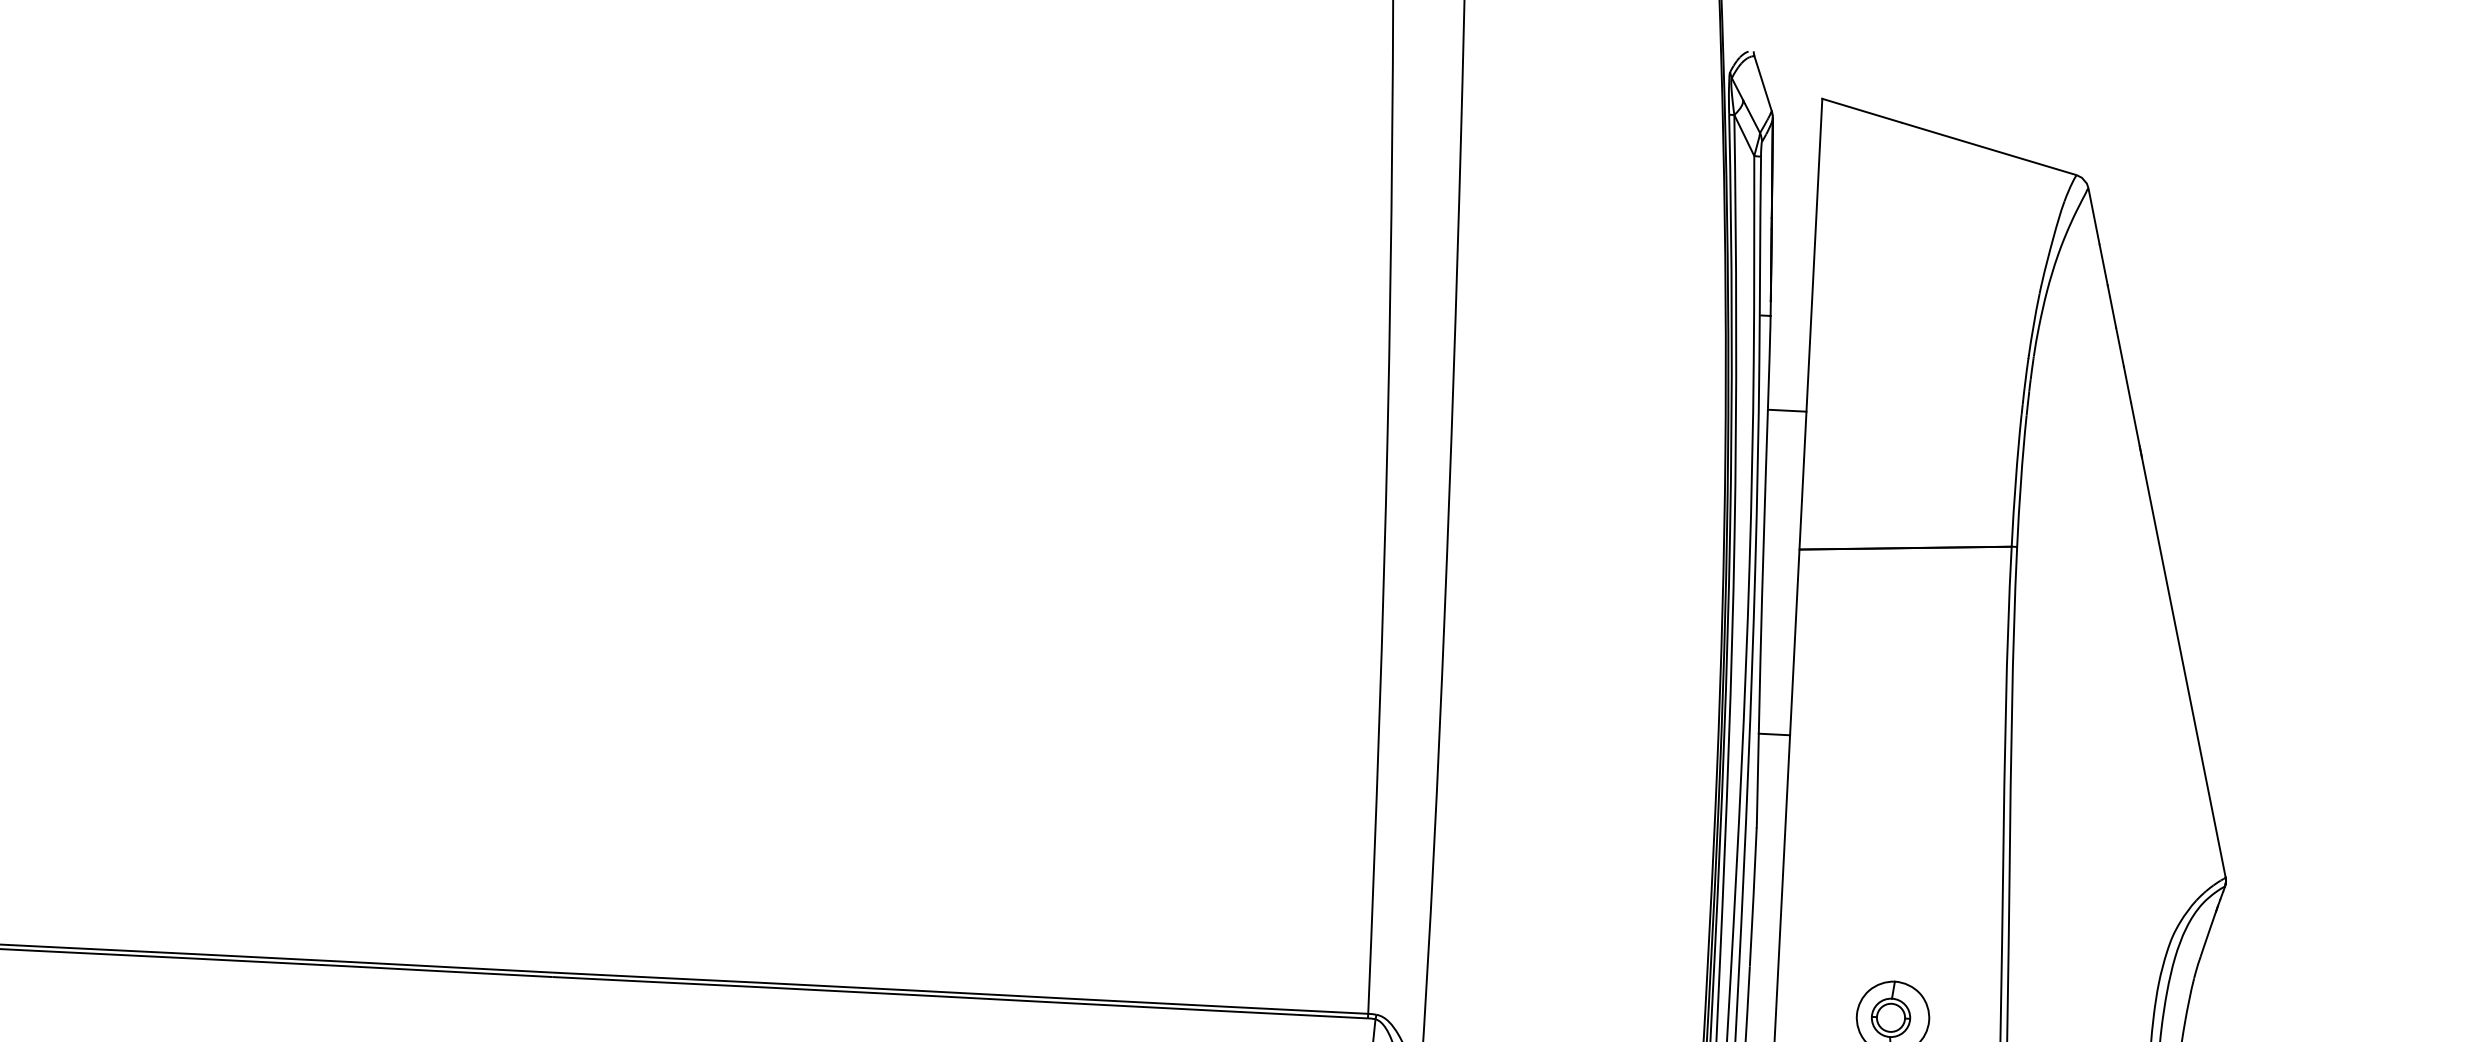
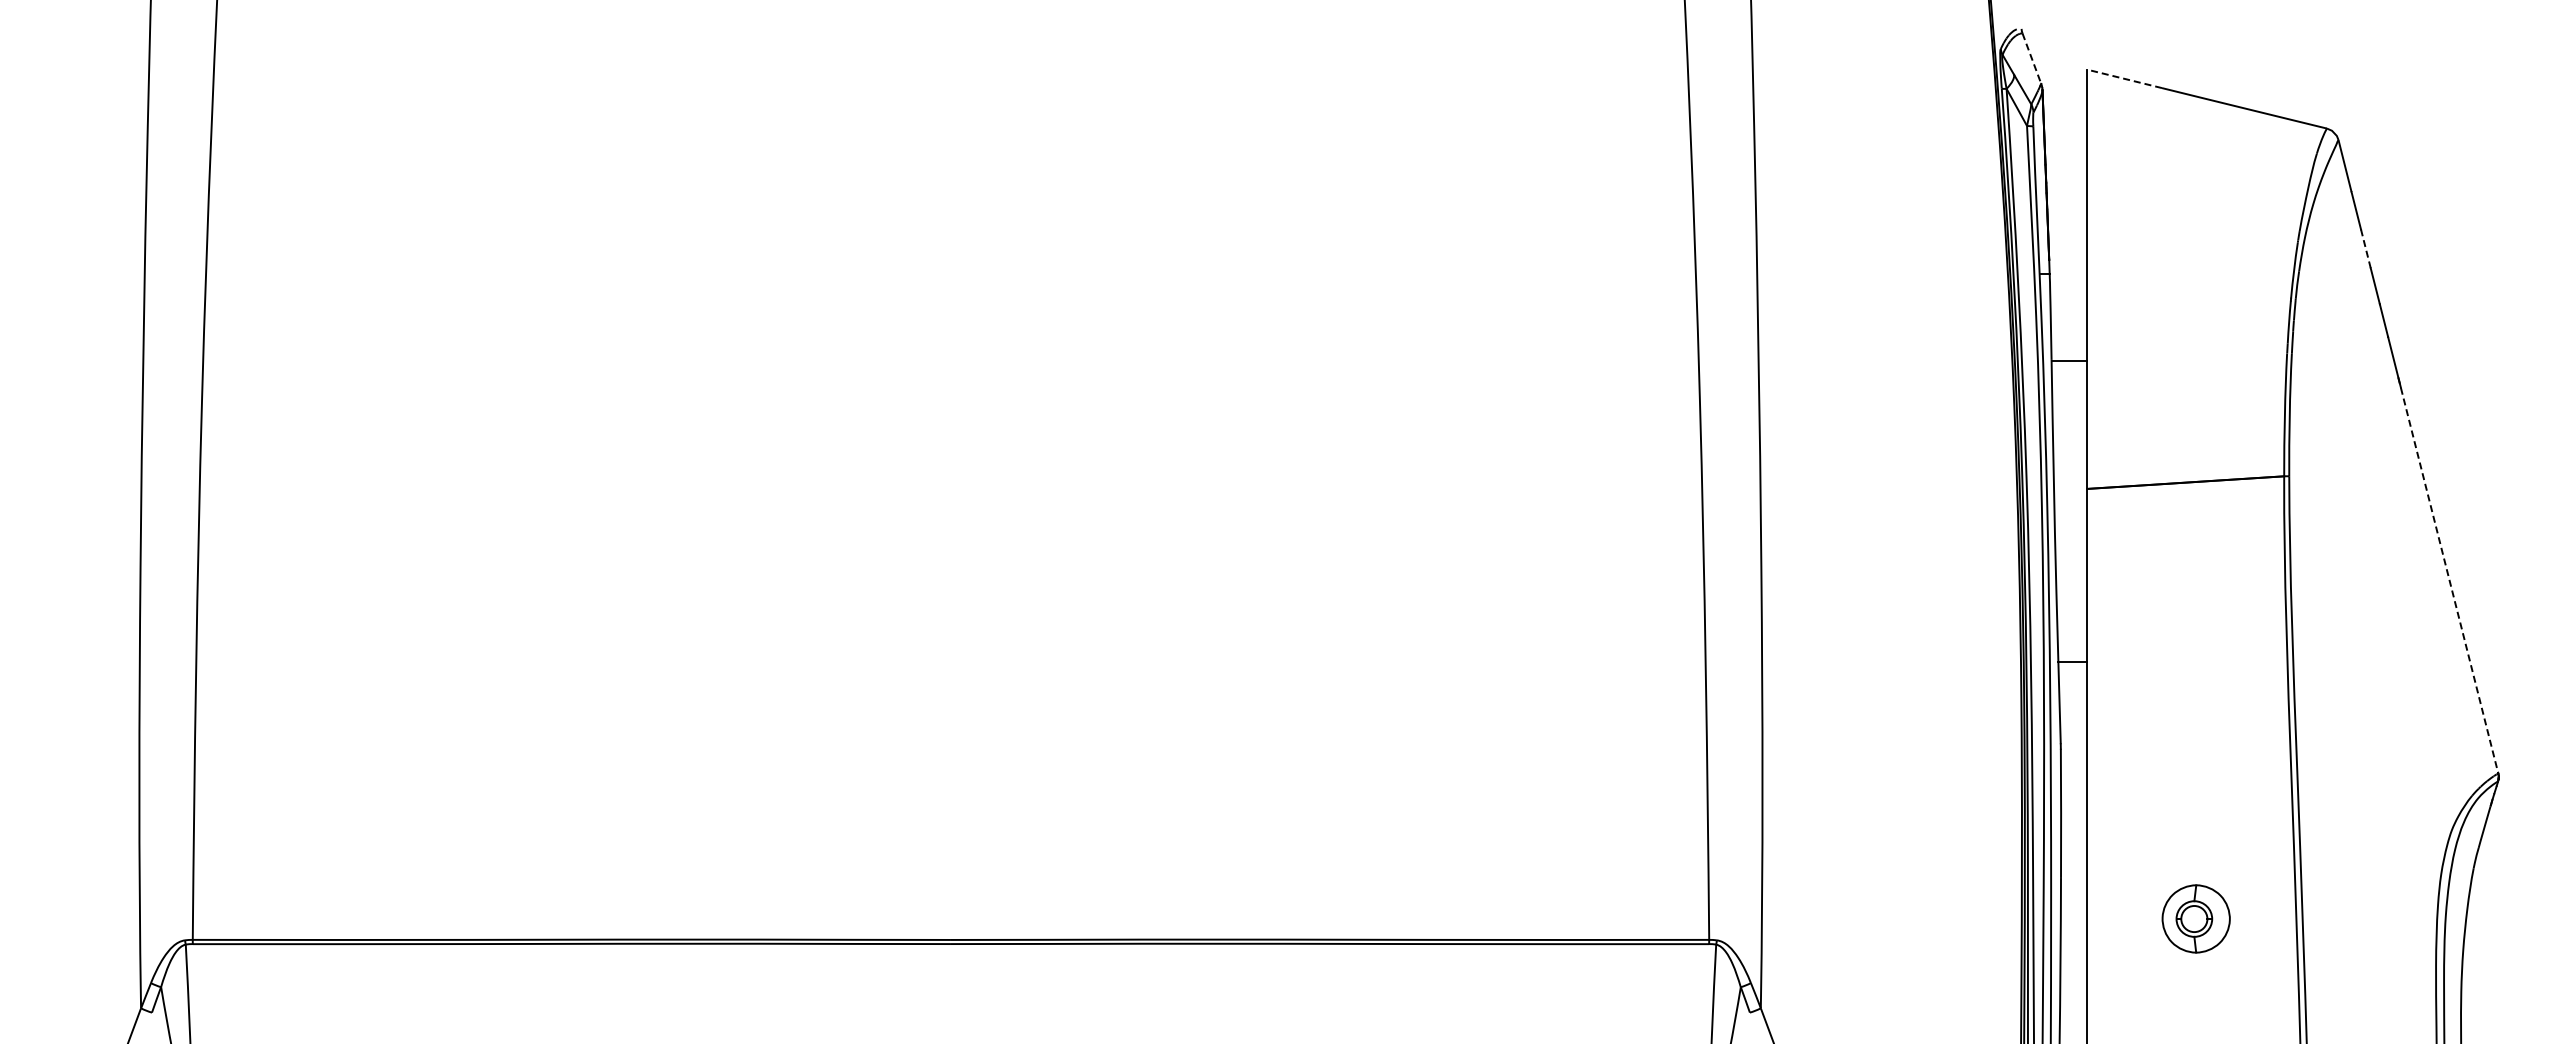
line: (1762, 83) -> (2031, 58), solid -> dashed
line: (1861, 110) -> (2124, 78), solid -> dashed
line: (2111, 306) -> (2365, 248), solid -> dashed
line: (2182, 662) -> (2448, 575), solid -> dashed

